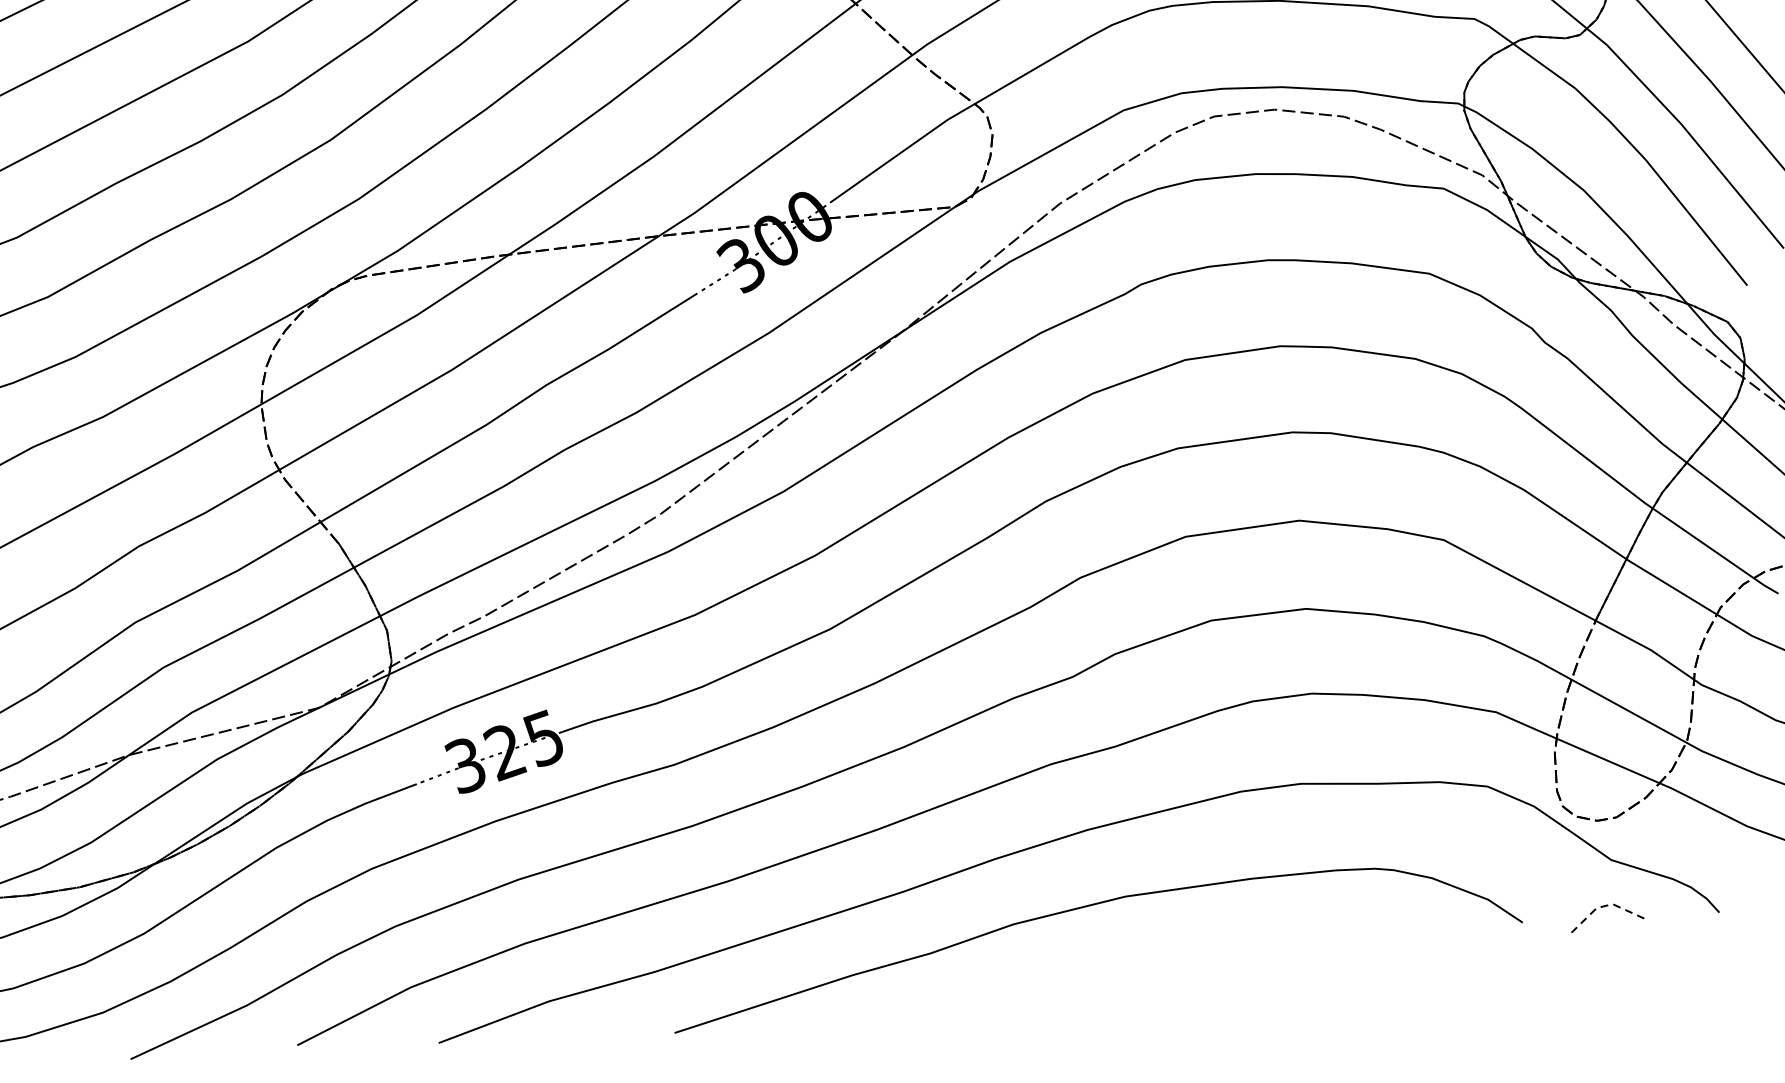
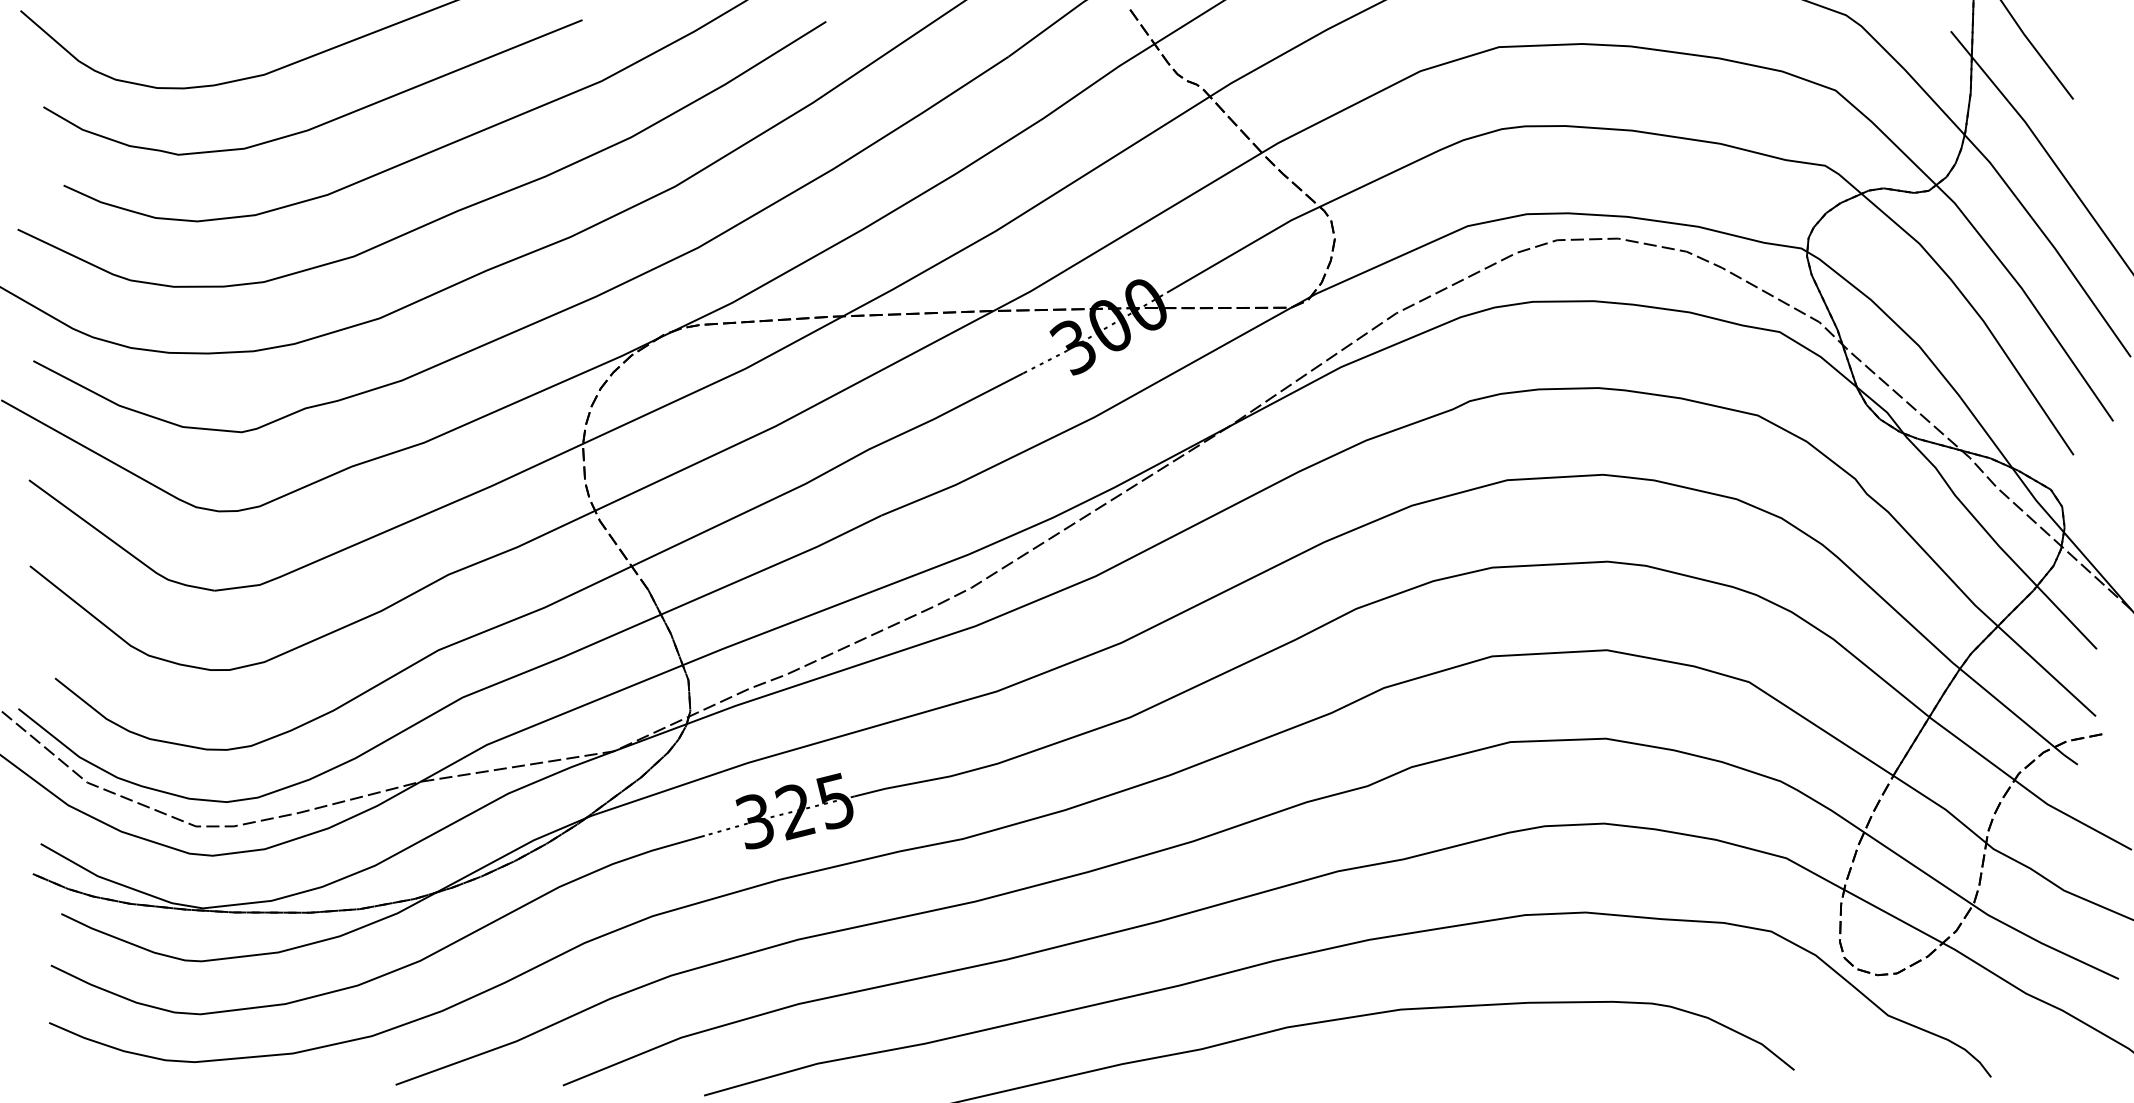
line: (1602, 907) -> (1875, 1062), removed

